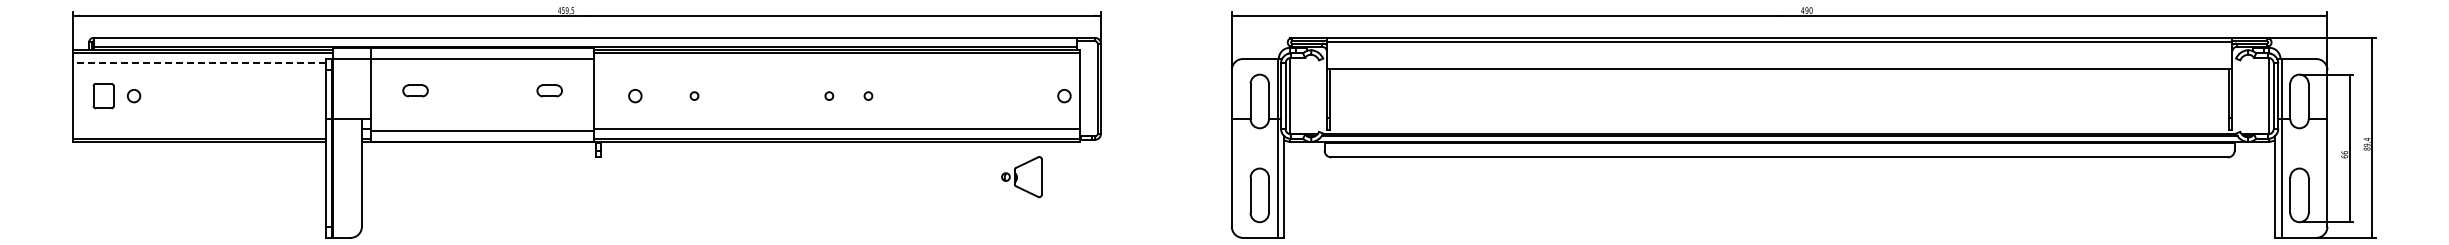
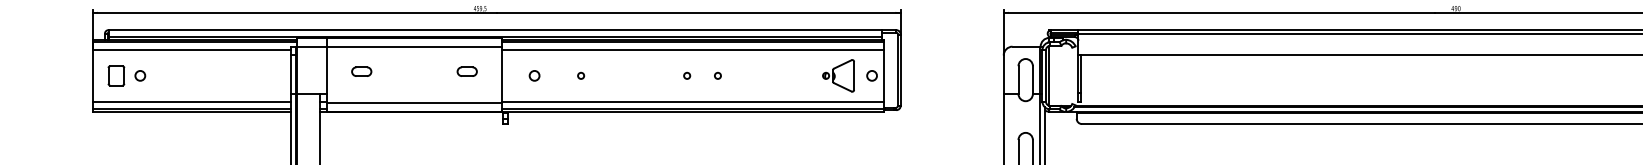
line: (199, 63) -> (191, 50), dashed -> solid
line: (836, 63) -> (692, 50), added
line: (199, 128) -> (191, 101), added
part: (1021, 177) -> (838, 76), moved

